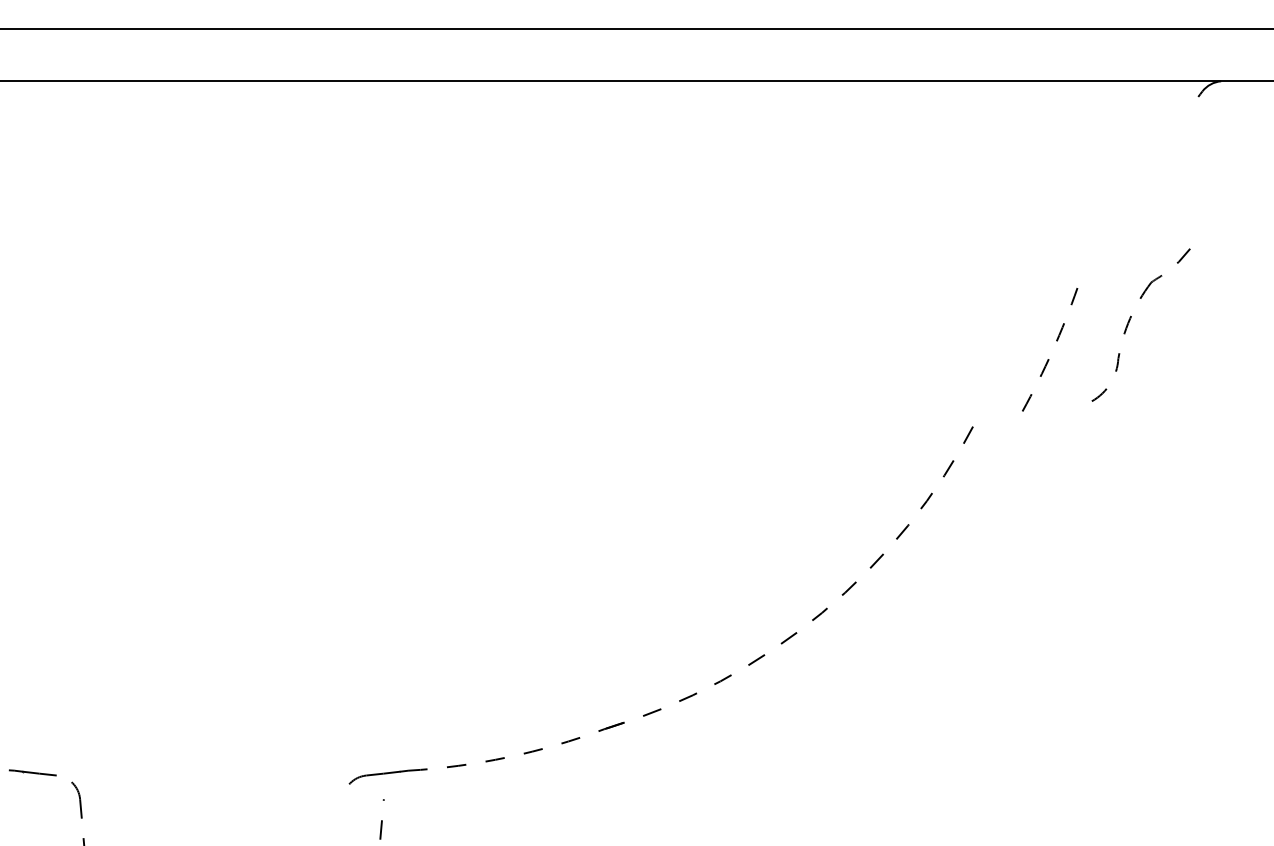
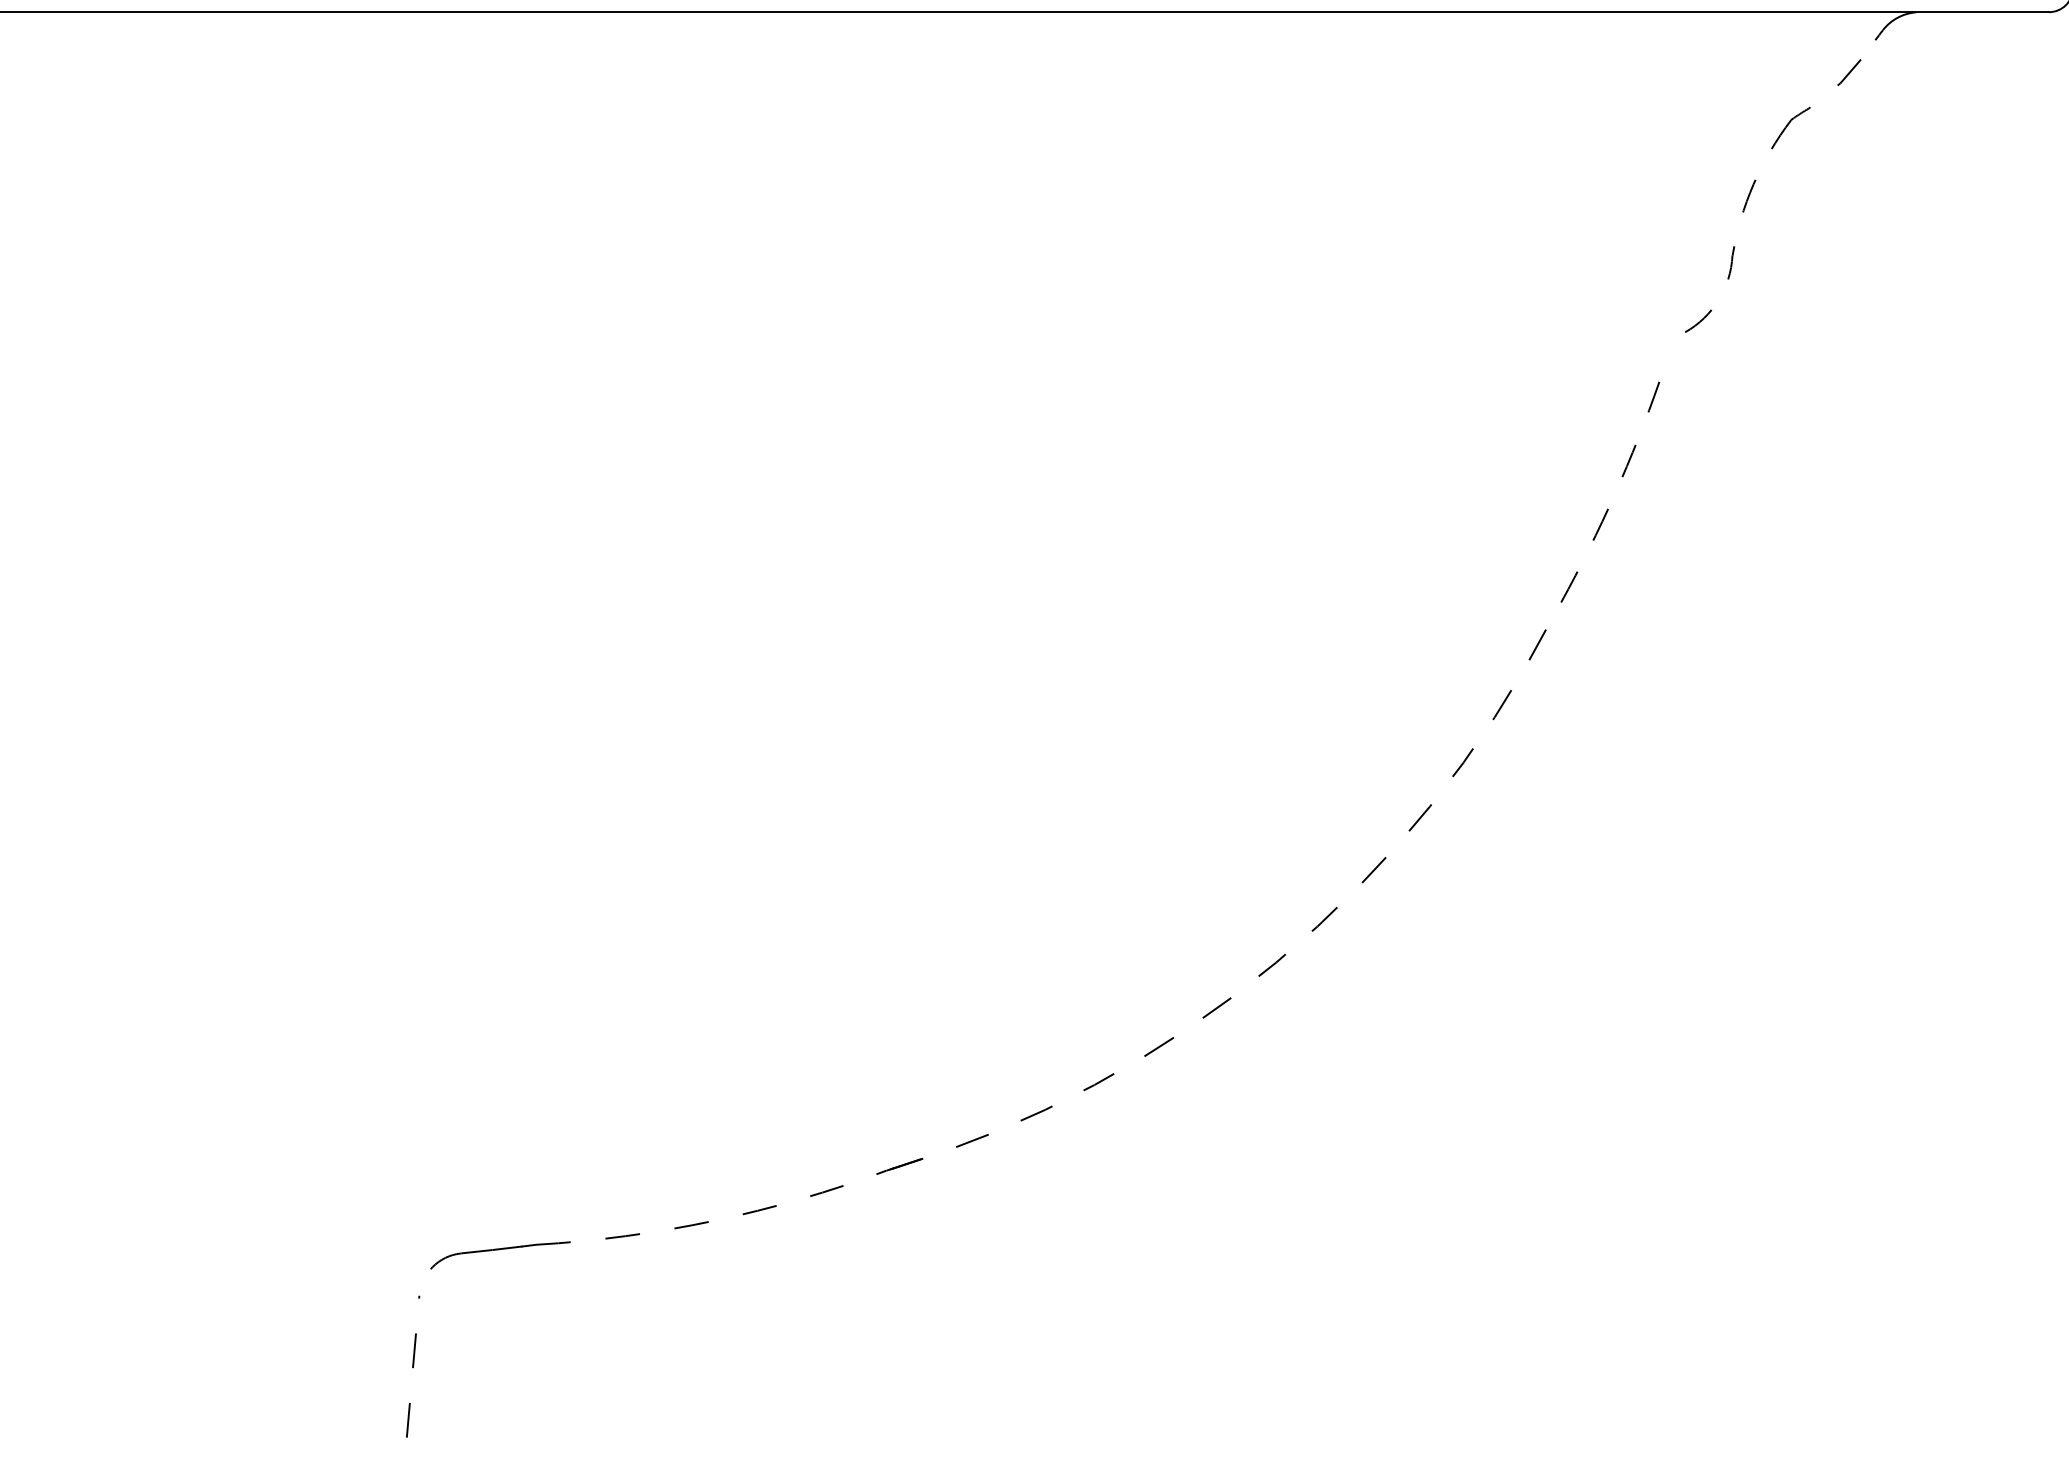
part: (1130, 320) -> (1754, 187), moved
part: (696, 692) -> (1051, 1104), moved

